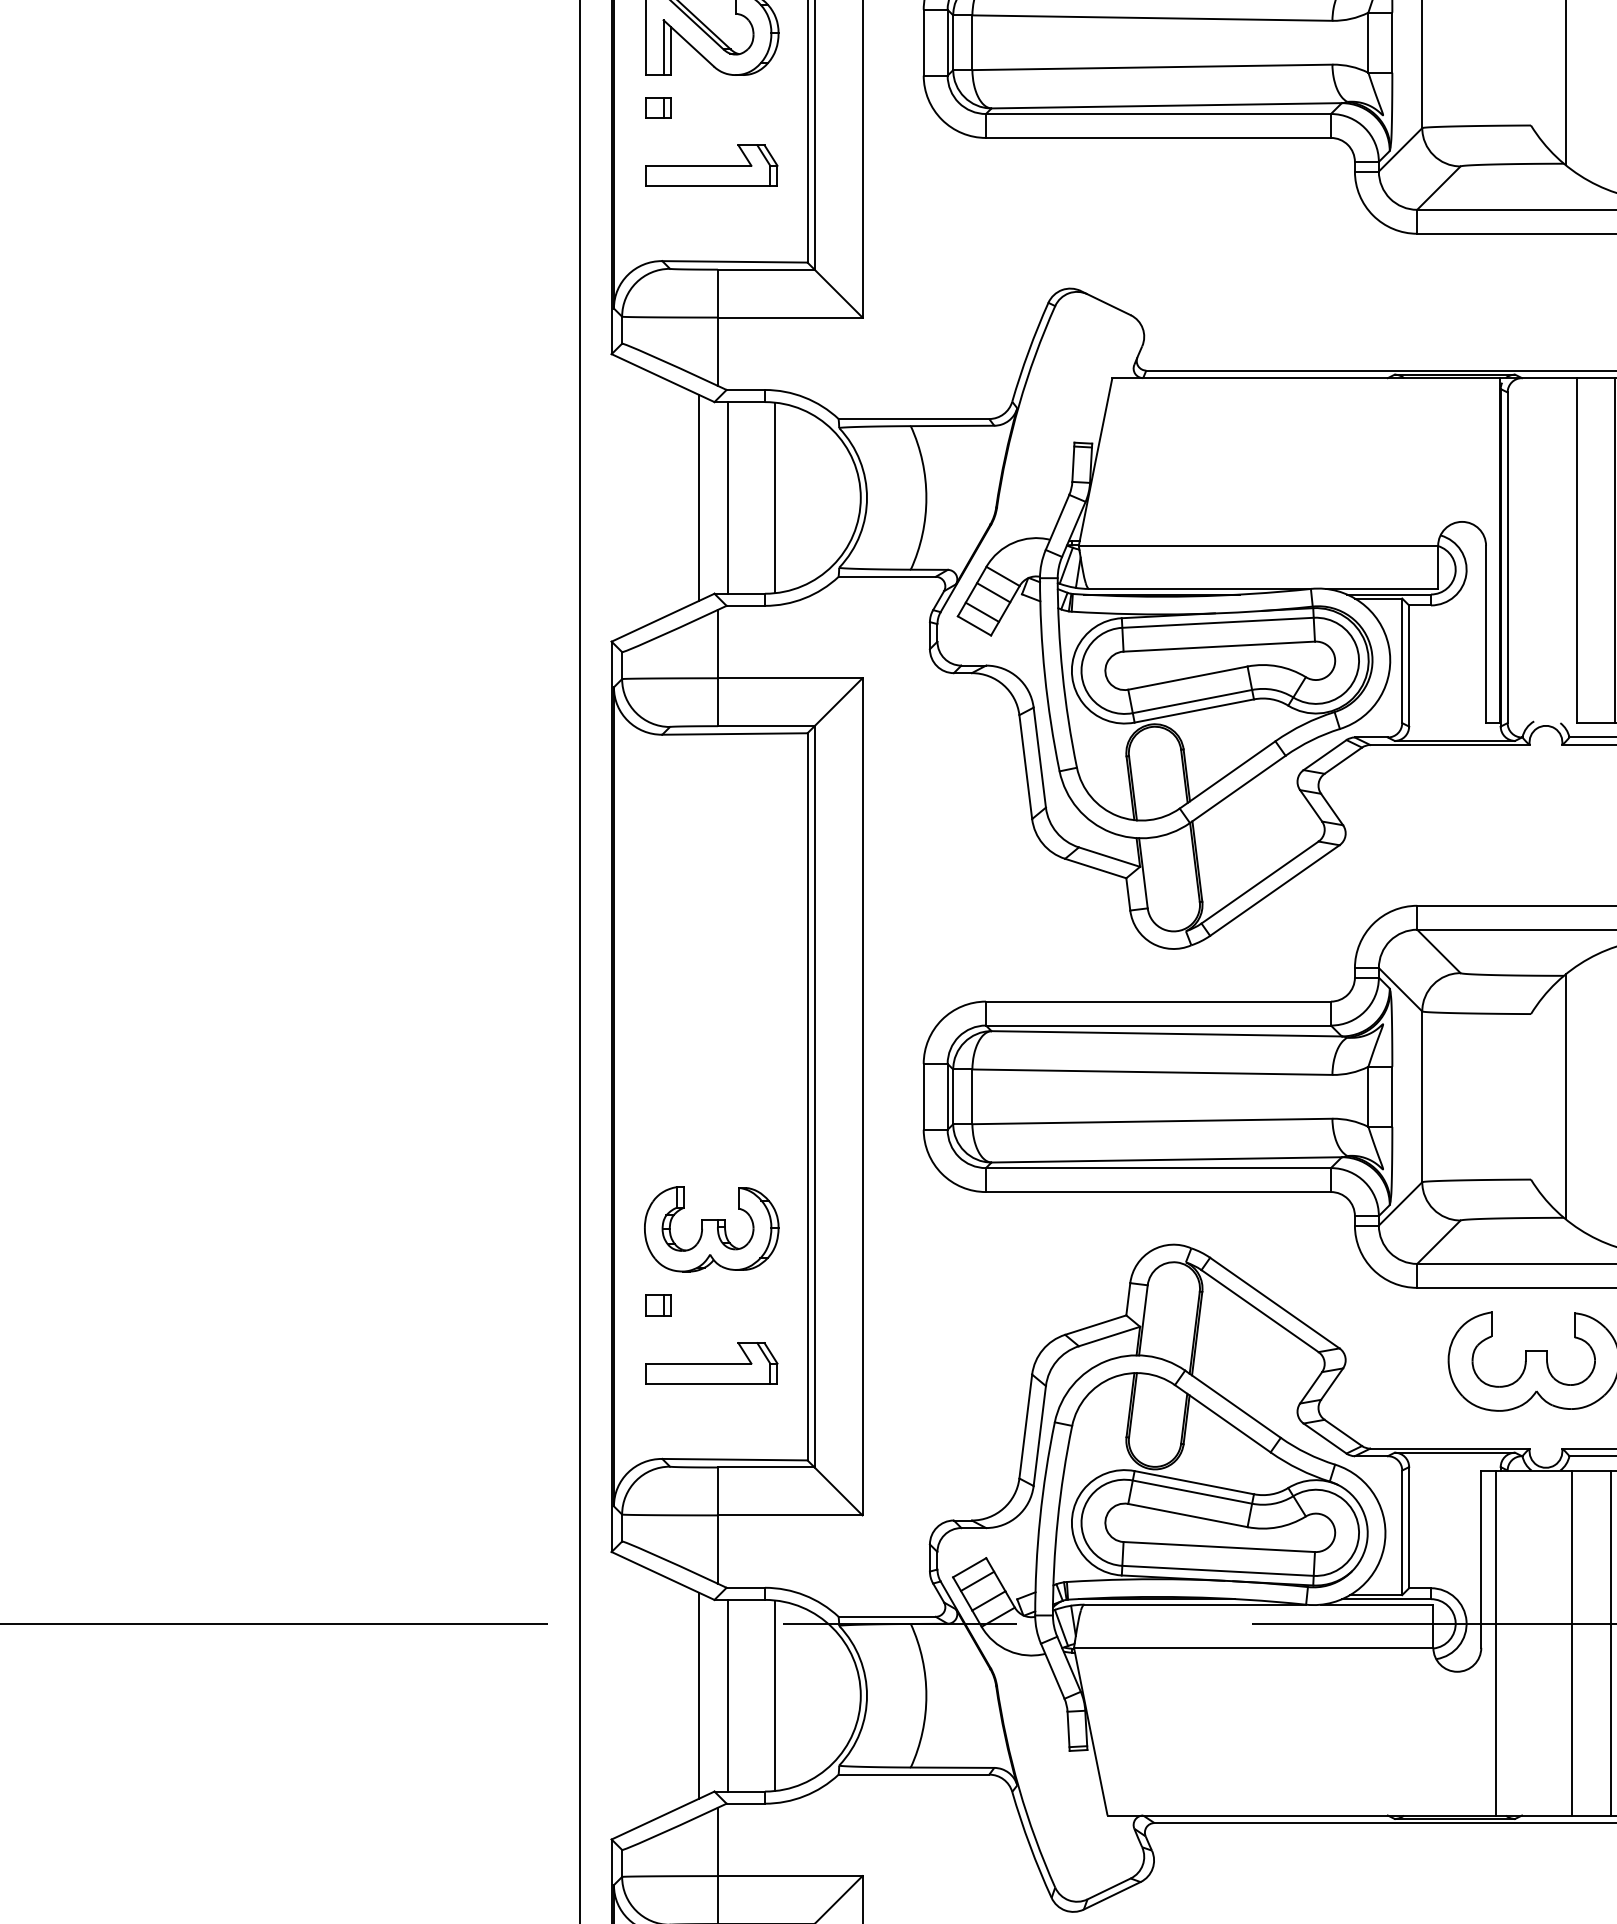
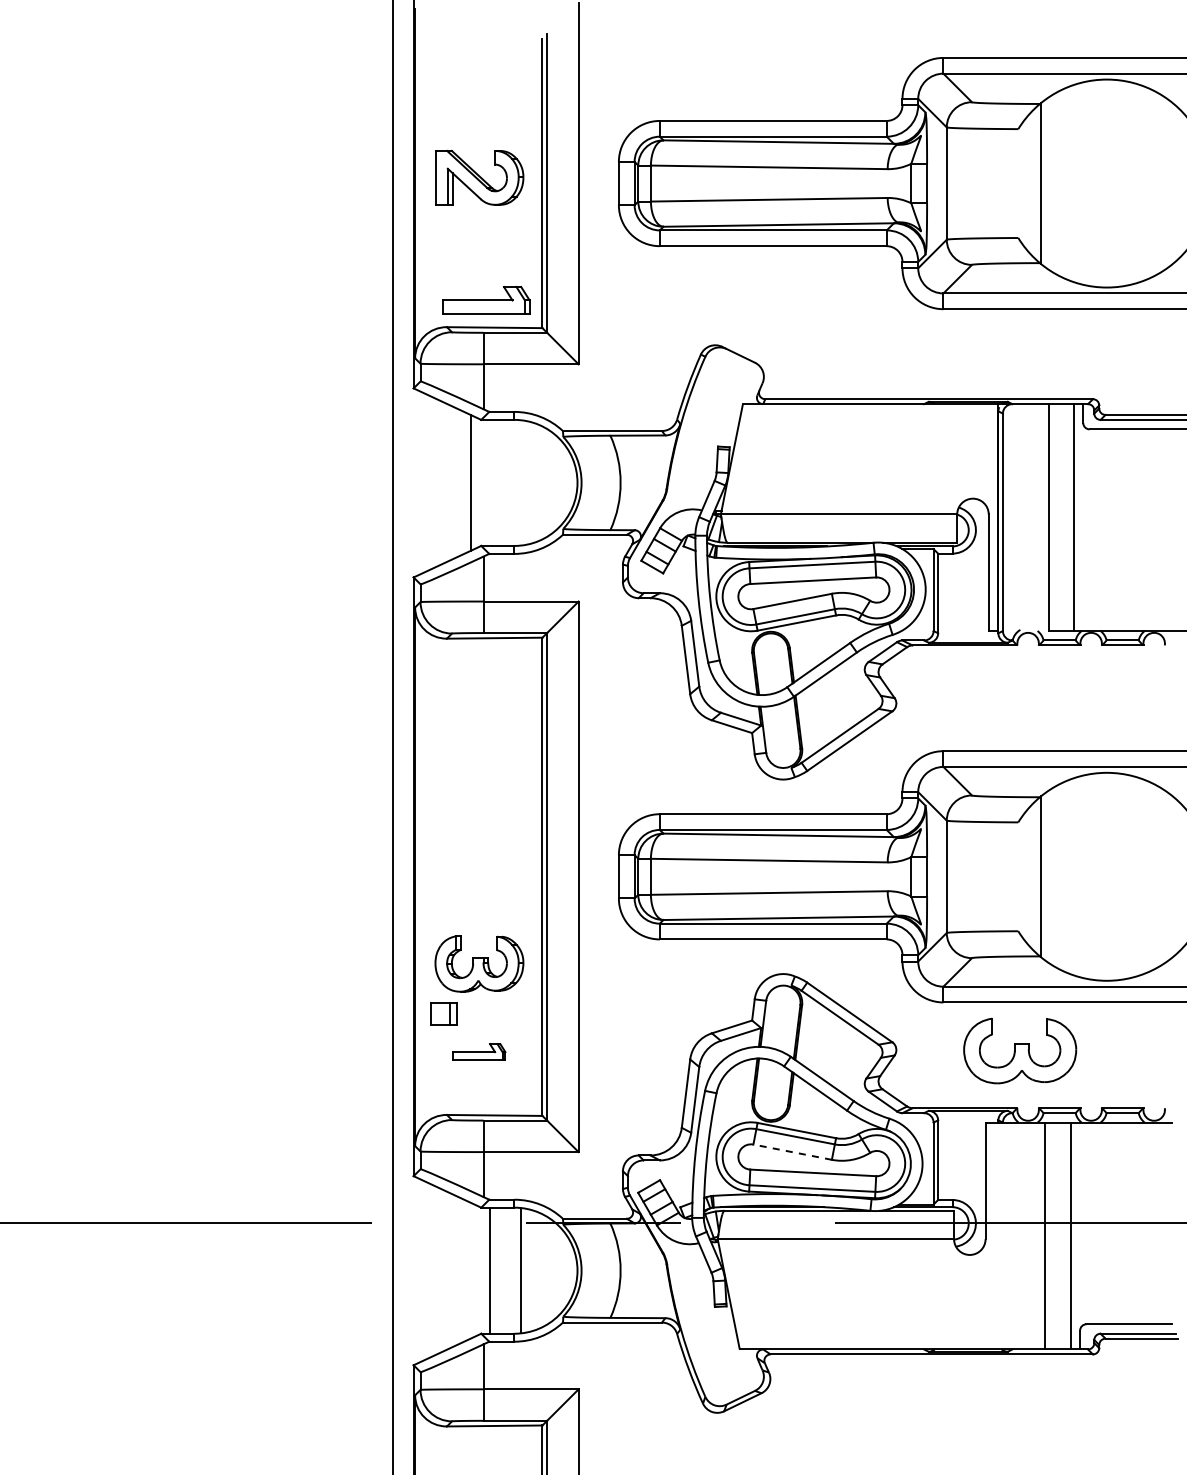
part: (658, 108) -> (444, 226), removed
part: (711, 164) -> (486, 299), moved
line: (726, 497) -> (489, 482), removed
line: (775, 497) -> (521, 482), removed
part: (658, 1304) -> (444, 1013), size x1.6
part: (711, 1362) -> (479, 1051), size x0.6
line: (1187, 1516) -> (792, 1152), solid -> dashed
line: (1496, 1642) -> (995, 1235), removed
line: (699, 1695) -> (471, 1270), removed

